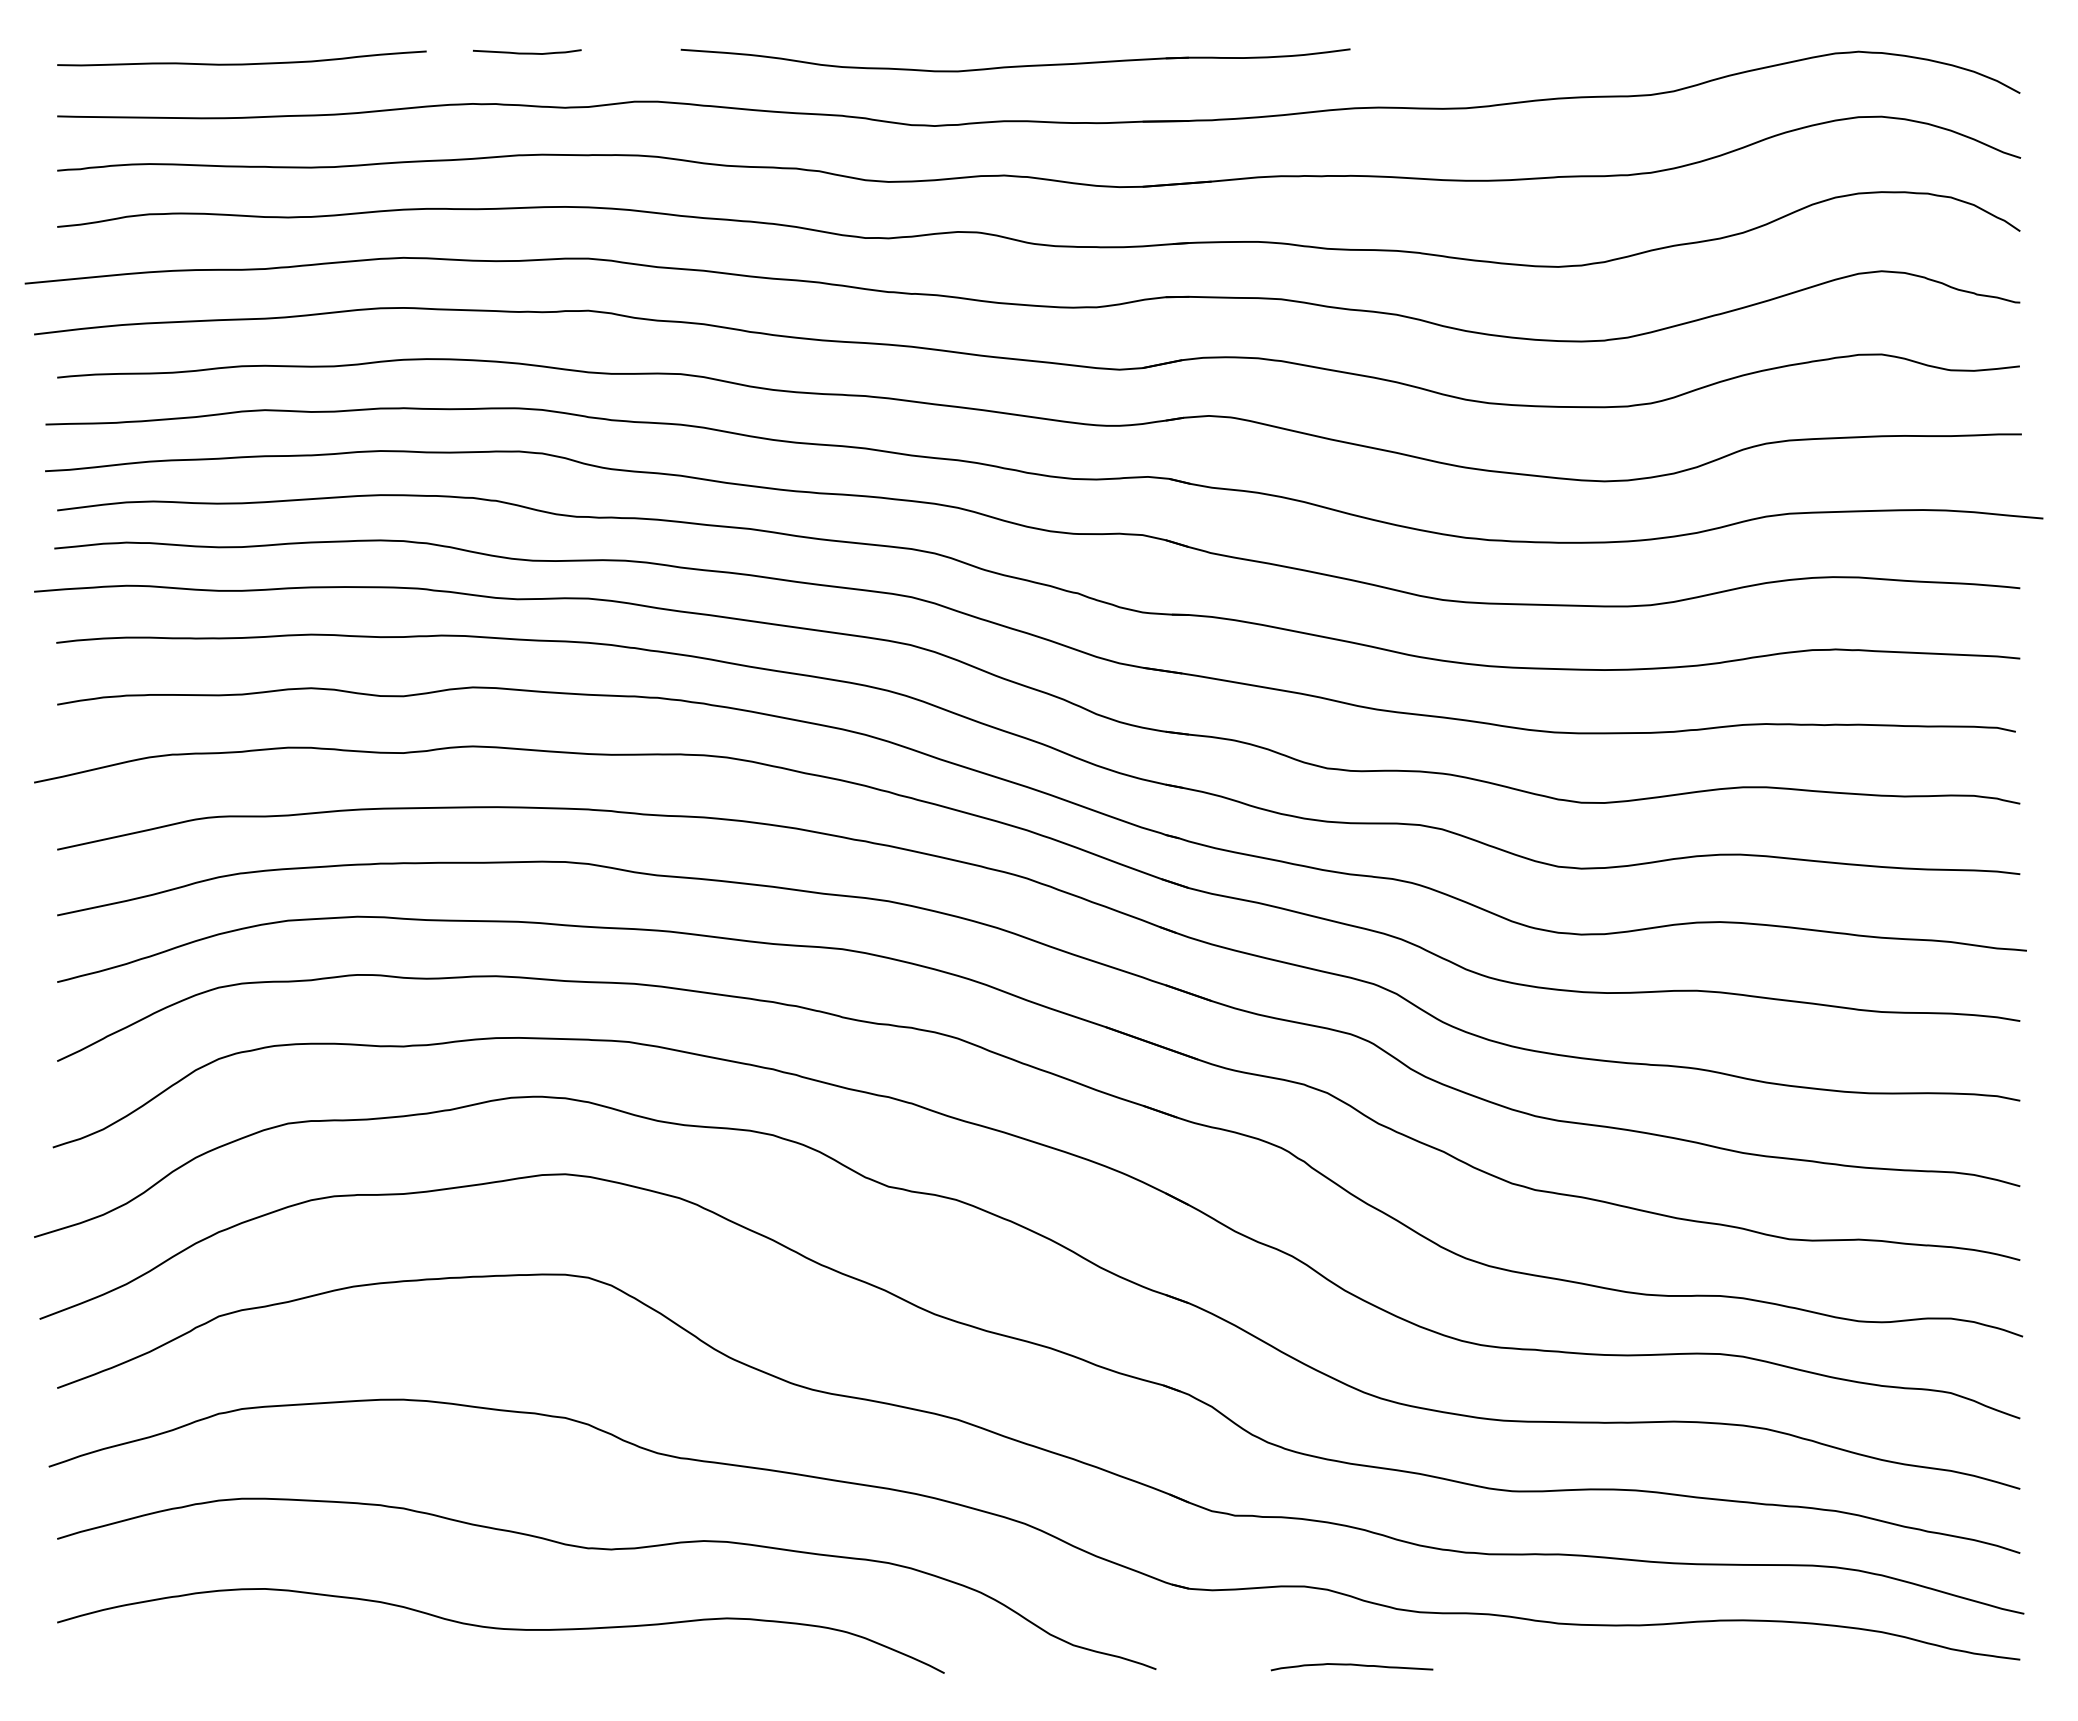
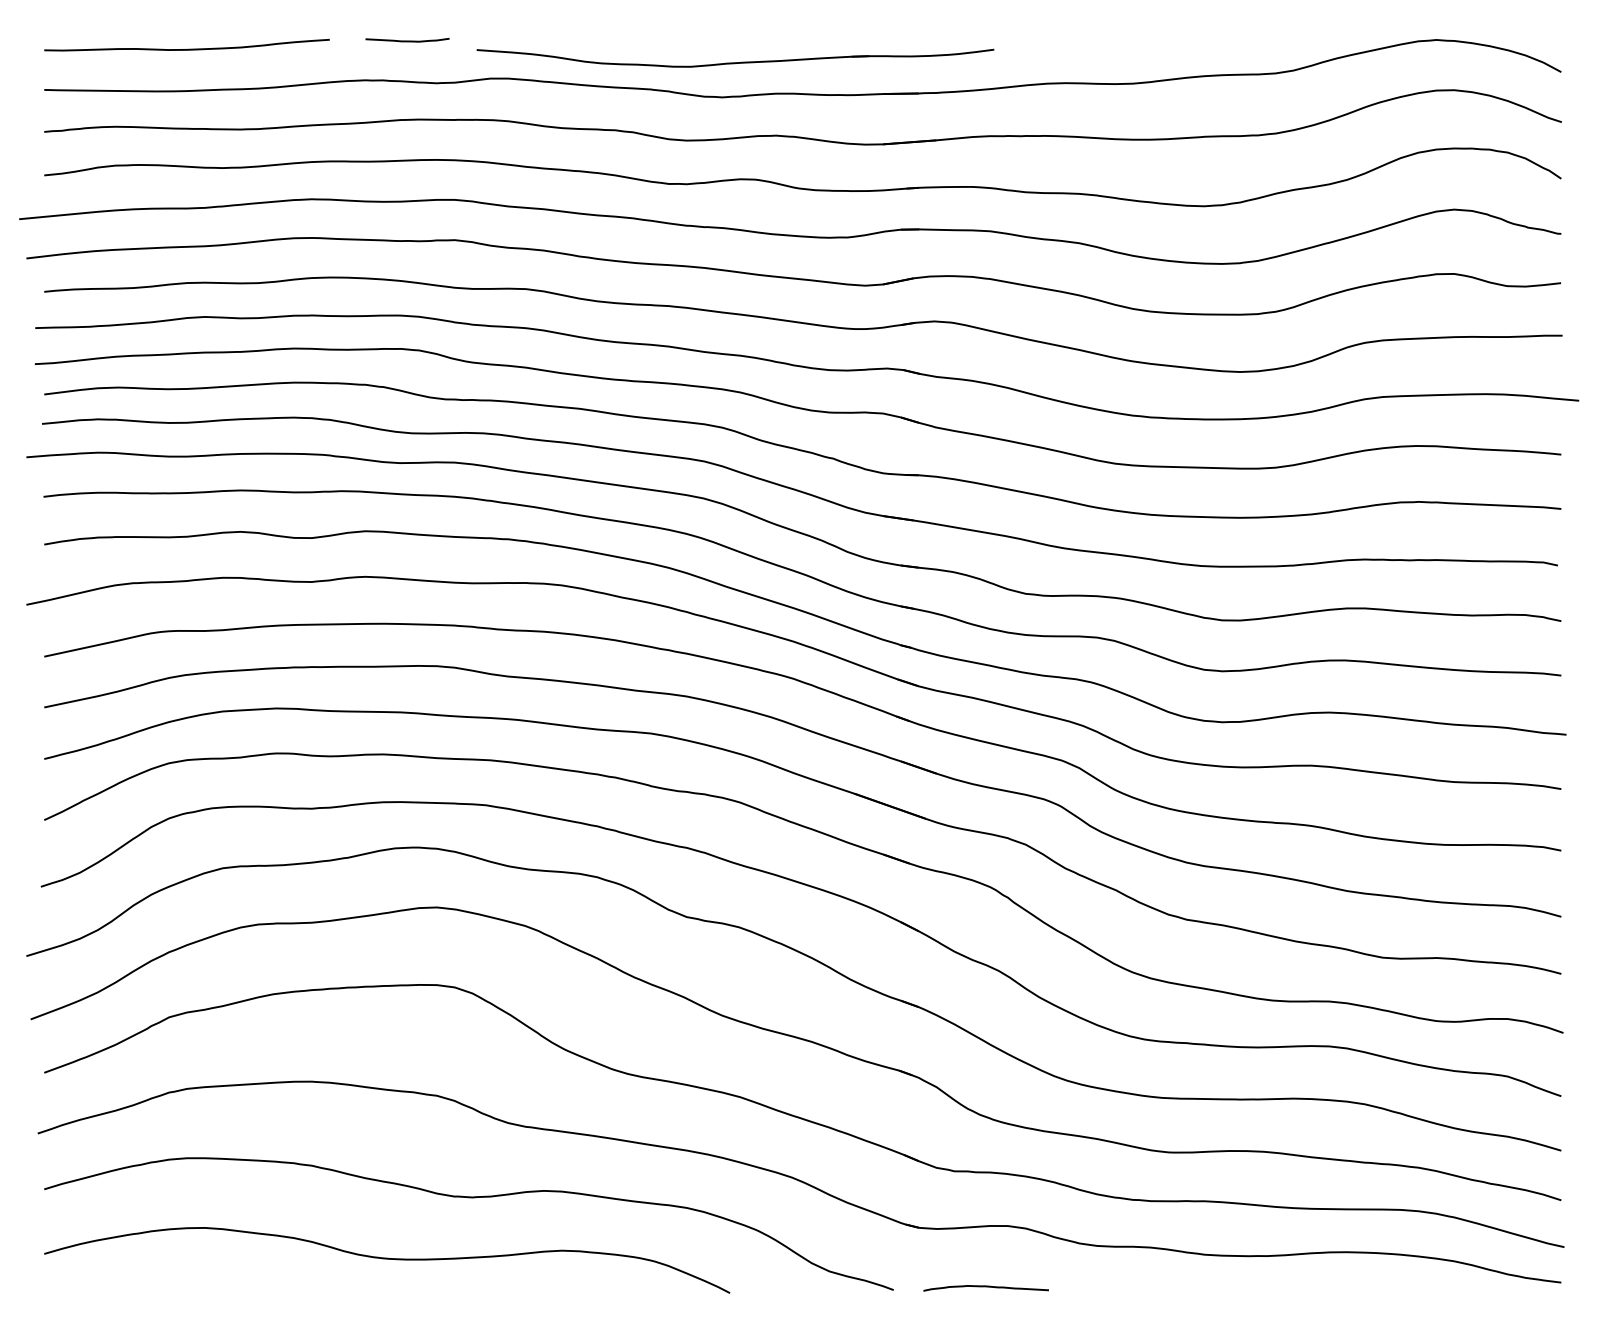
part: (1015, 60) -> (735, 58), moved
curve: (1351, 1665) -> (985, 1287), moved

